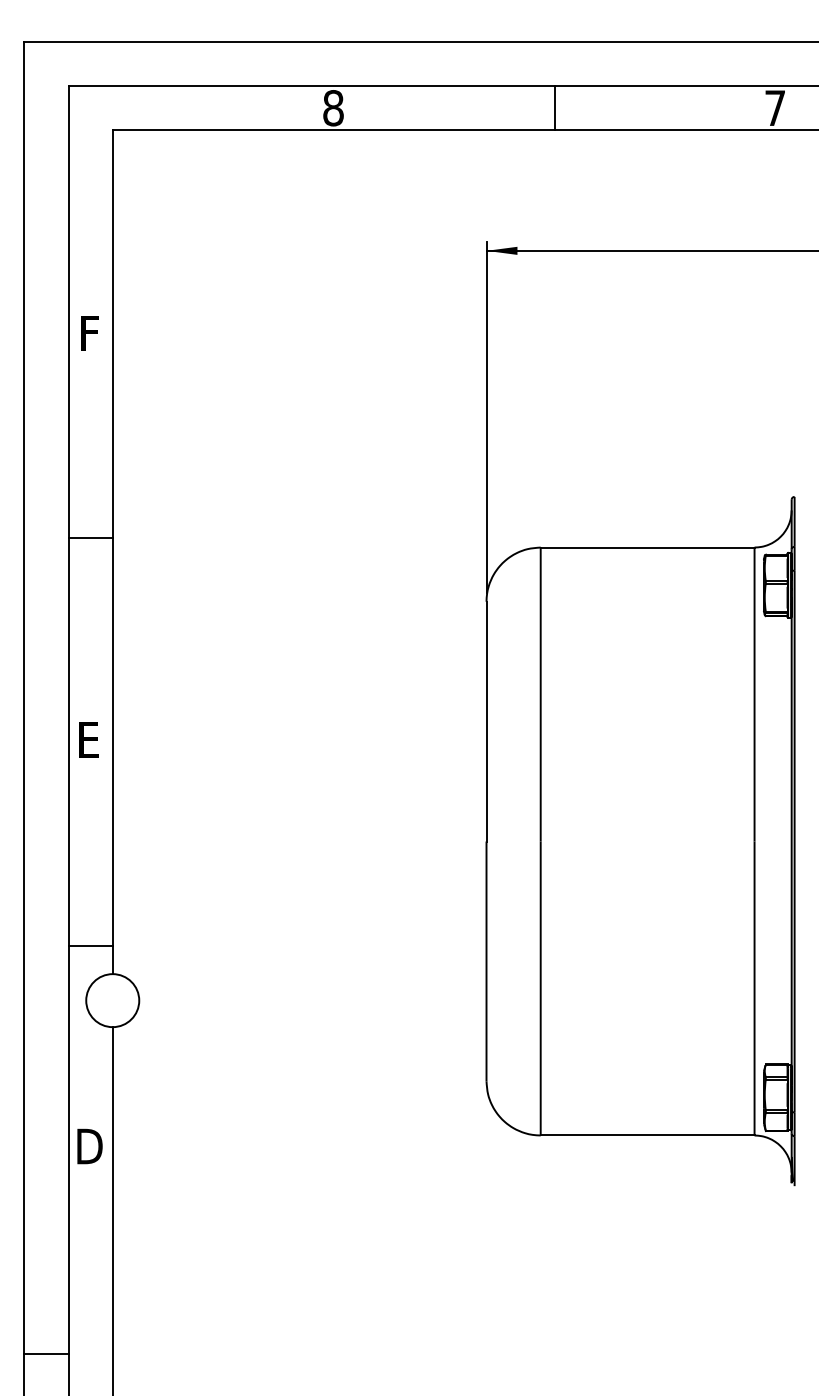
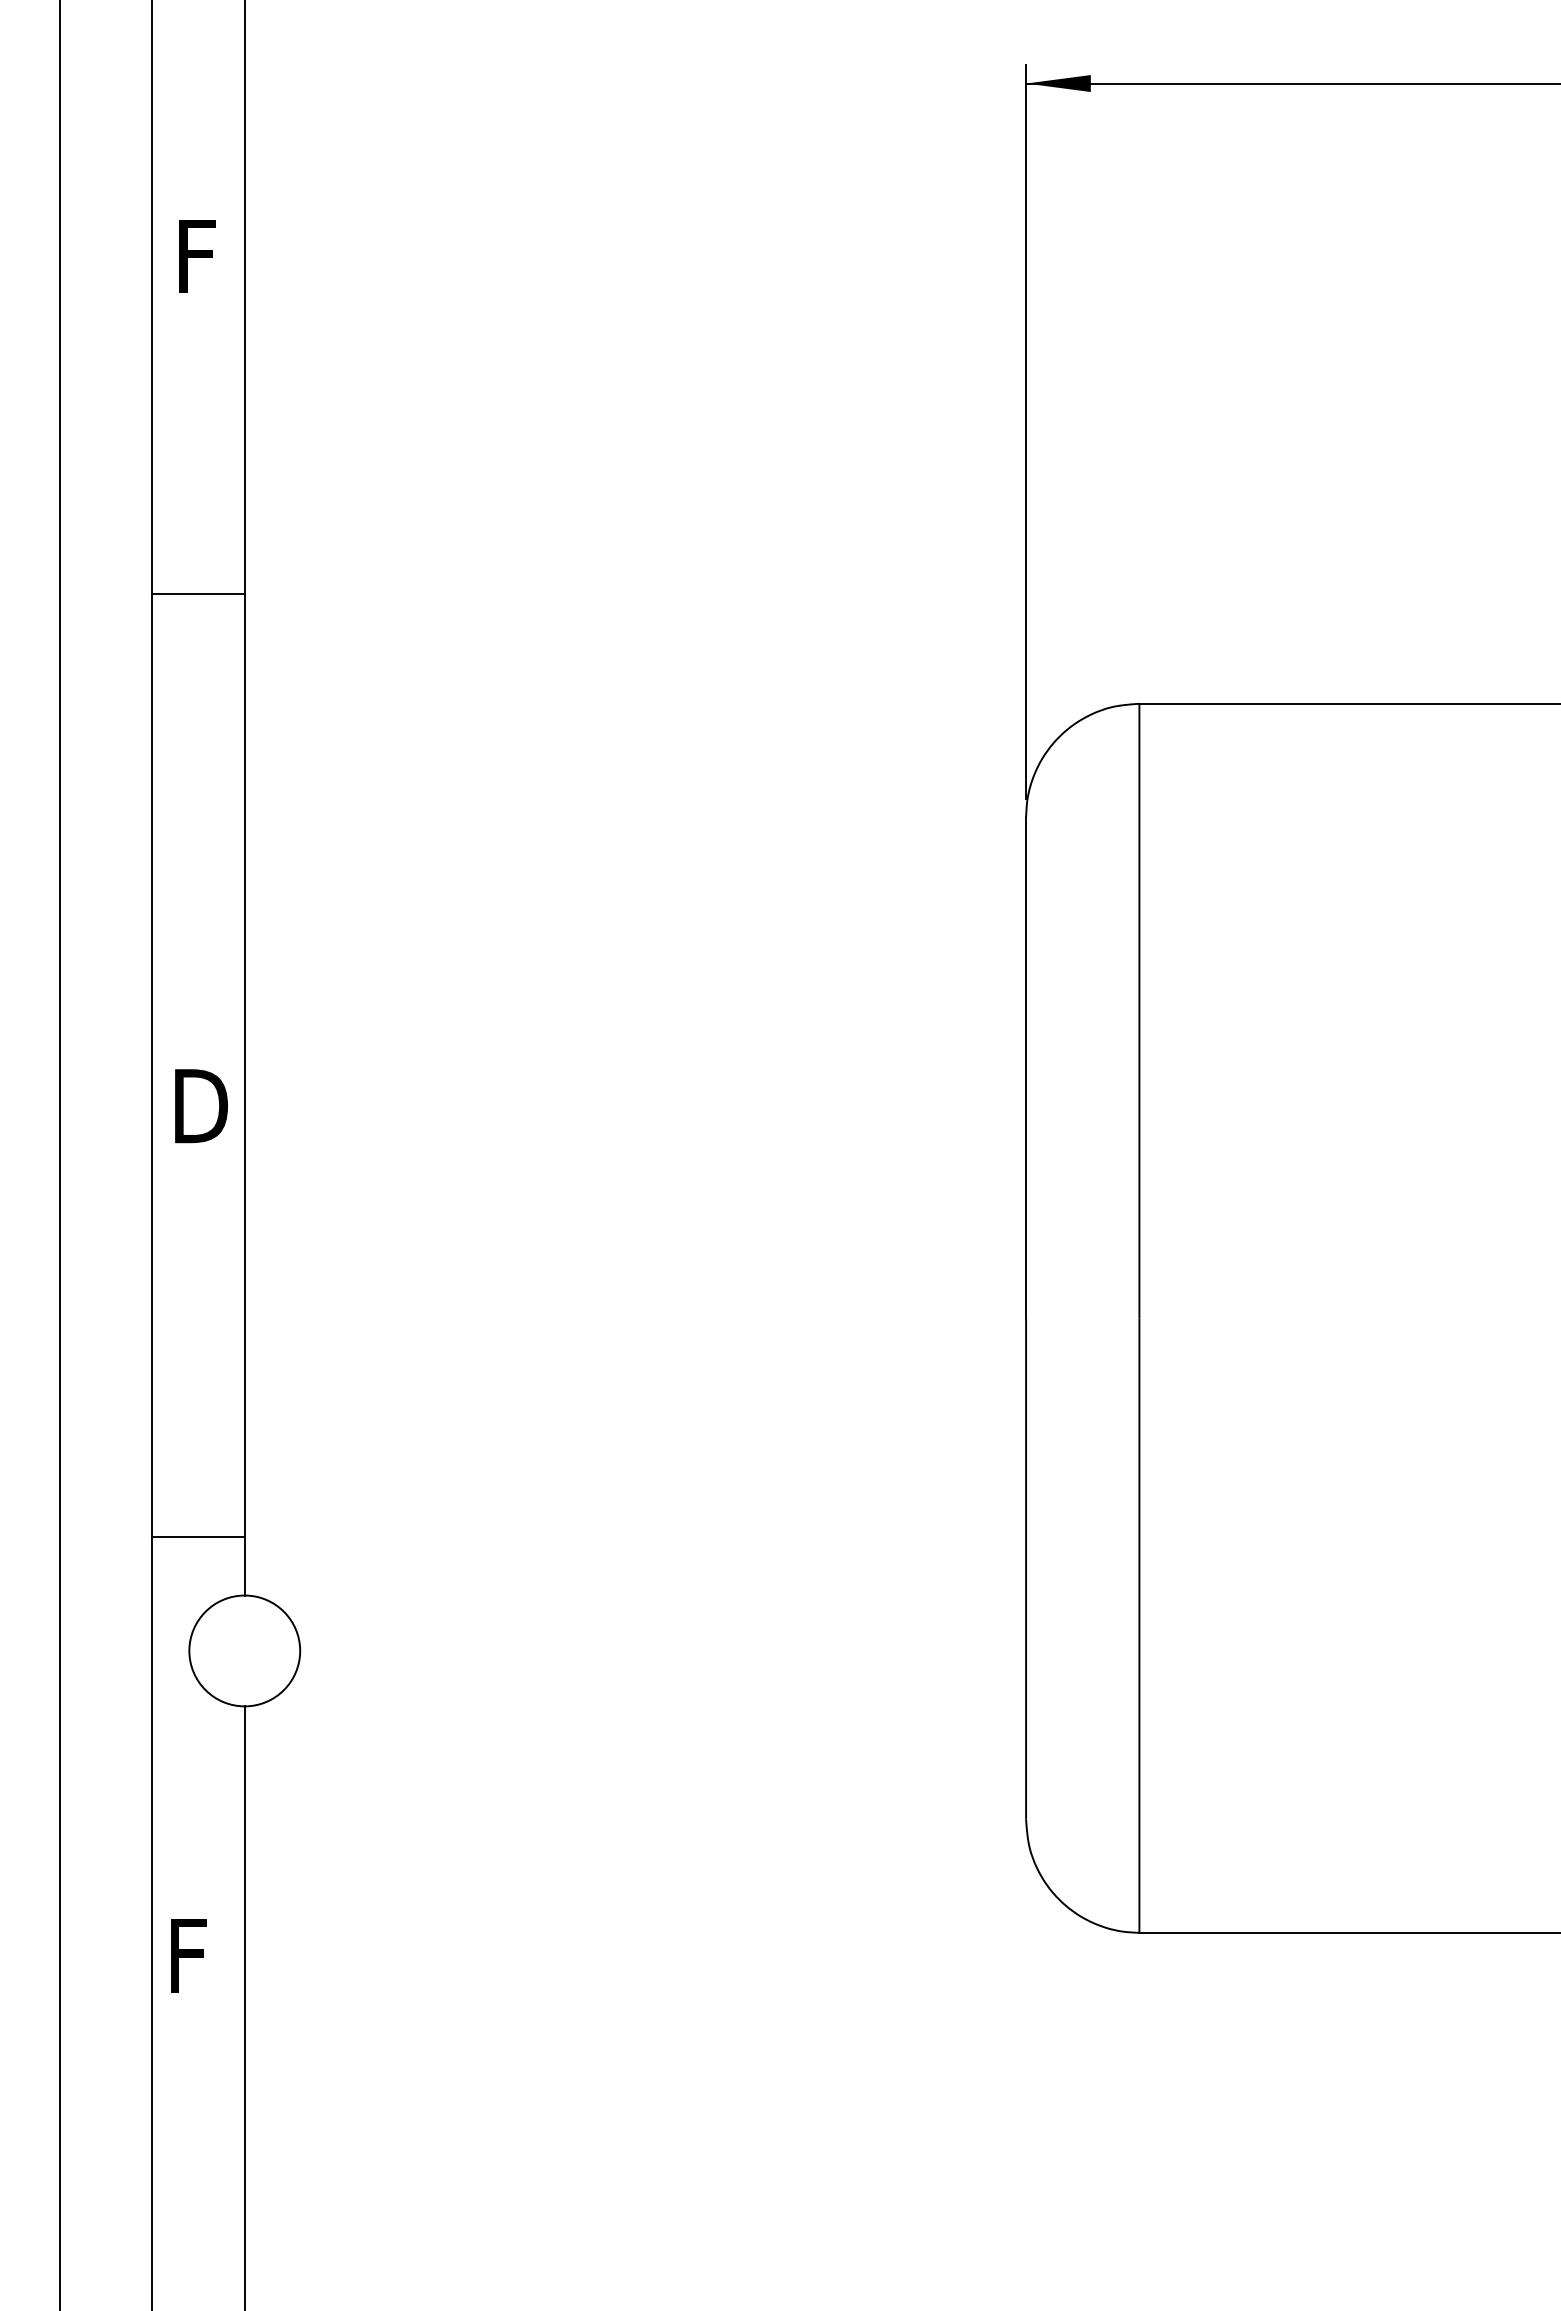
line: (90, 538) -> (198, 594), moved
text: (91, 739) -> (200, 1105), E -> D
text: (89, 1146) -> (196, 1955), D -> F

